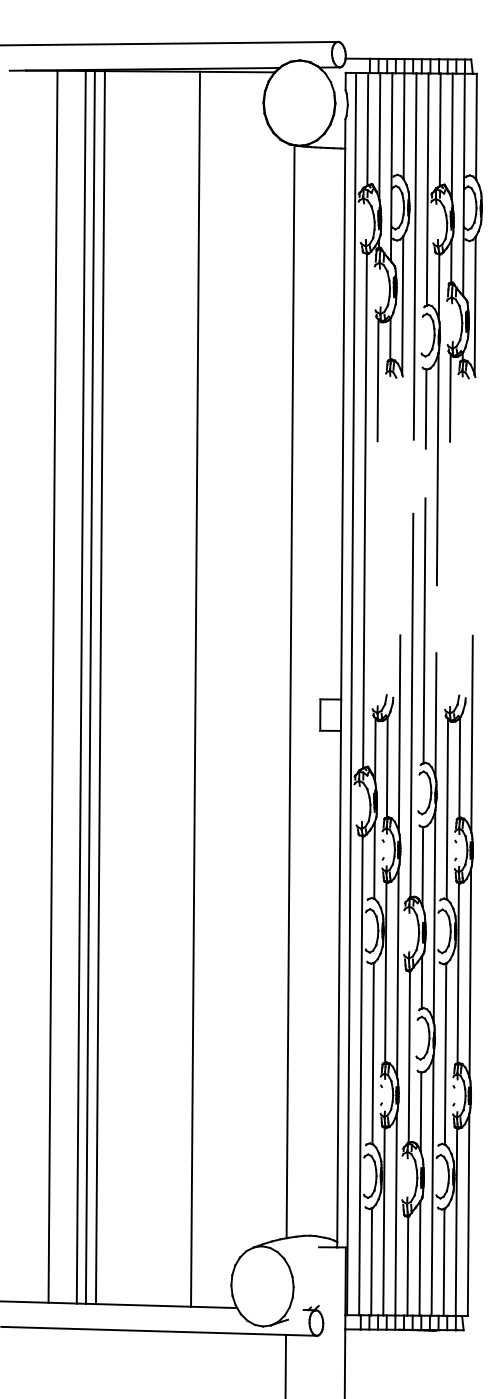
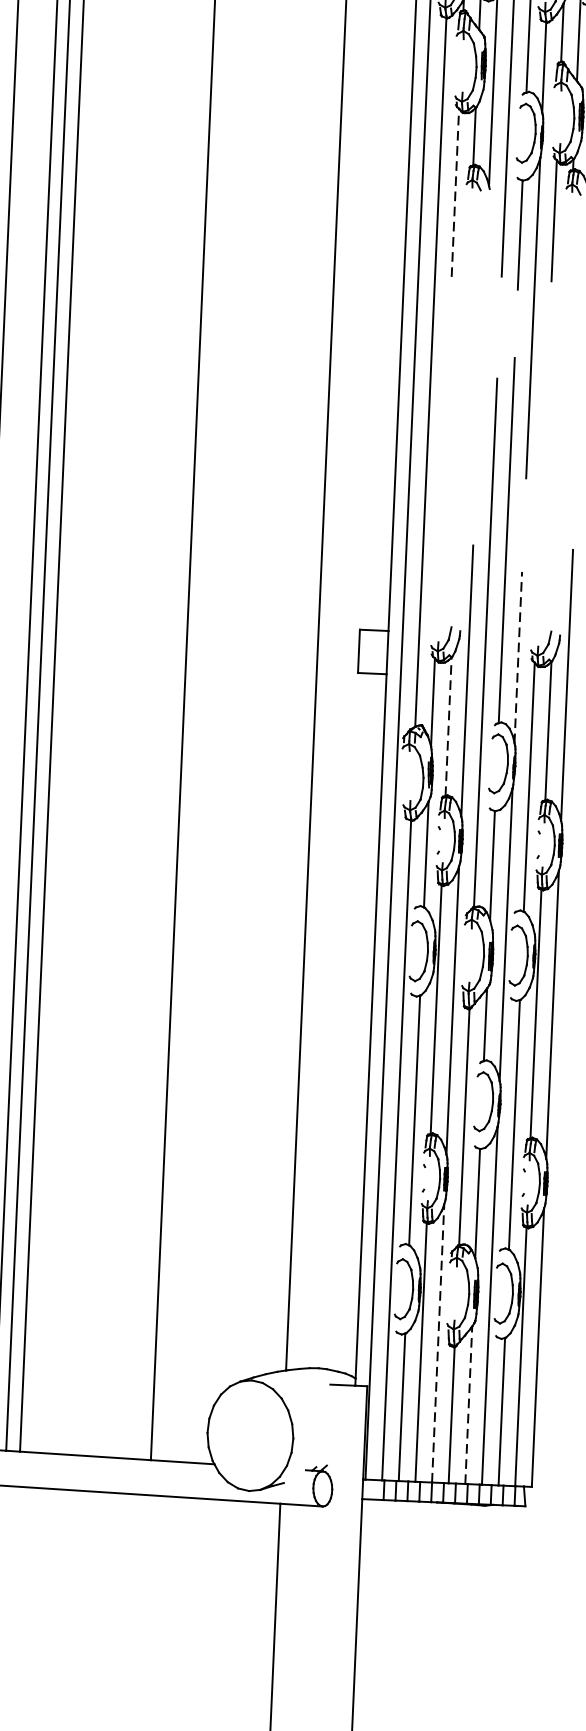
line: (378, 379) -> (456, 191), solid -> dashed
line: (435, 714) -> (517, 656), solid -> dashed
line: (387, 766) -> (448, 725), solid -> dashed
line: (396, 1213) -> (438, 1342), solid -> dashed
line: (419, 1258) -> (468, 1405), solid -> dashed

